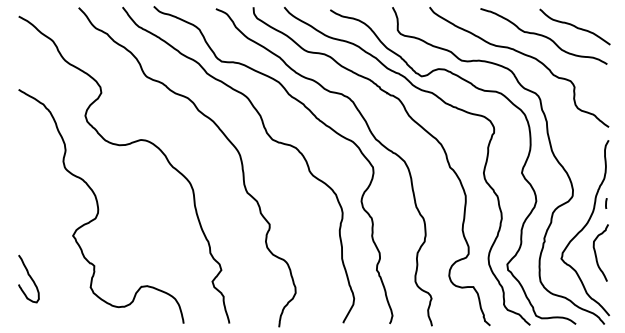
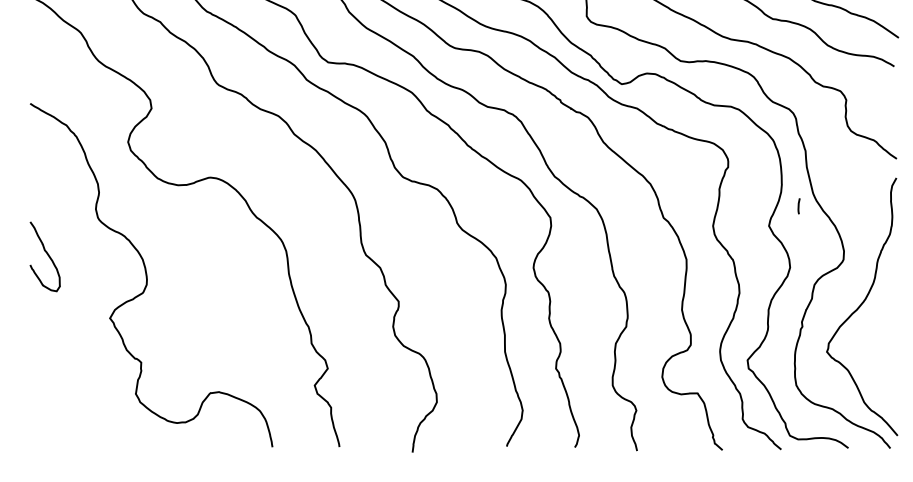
line: (606, 203) -> (799, 206), moved
curve: (596, 252) -> (878, 342), removed
curve: (29, 277) -> (46, 254), moved

